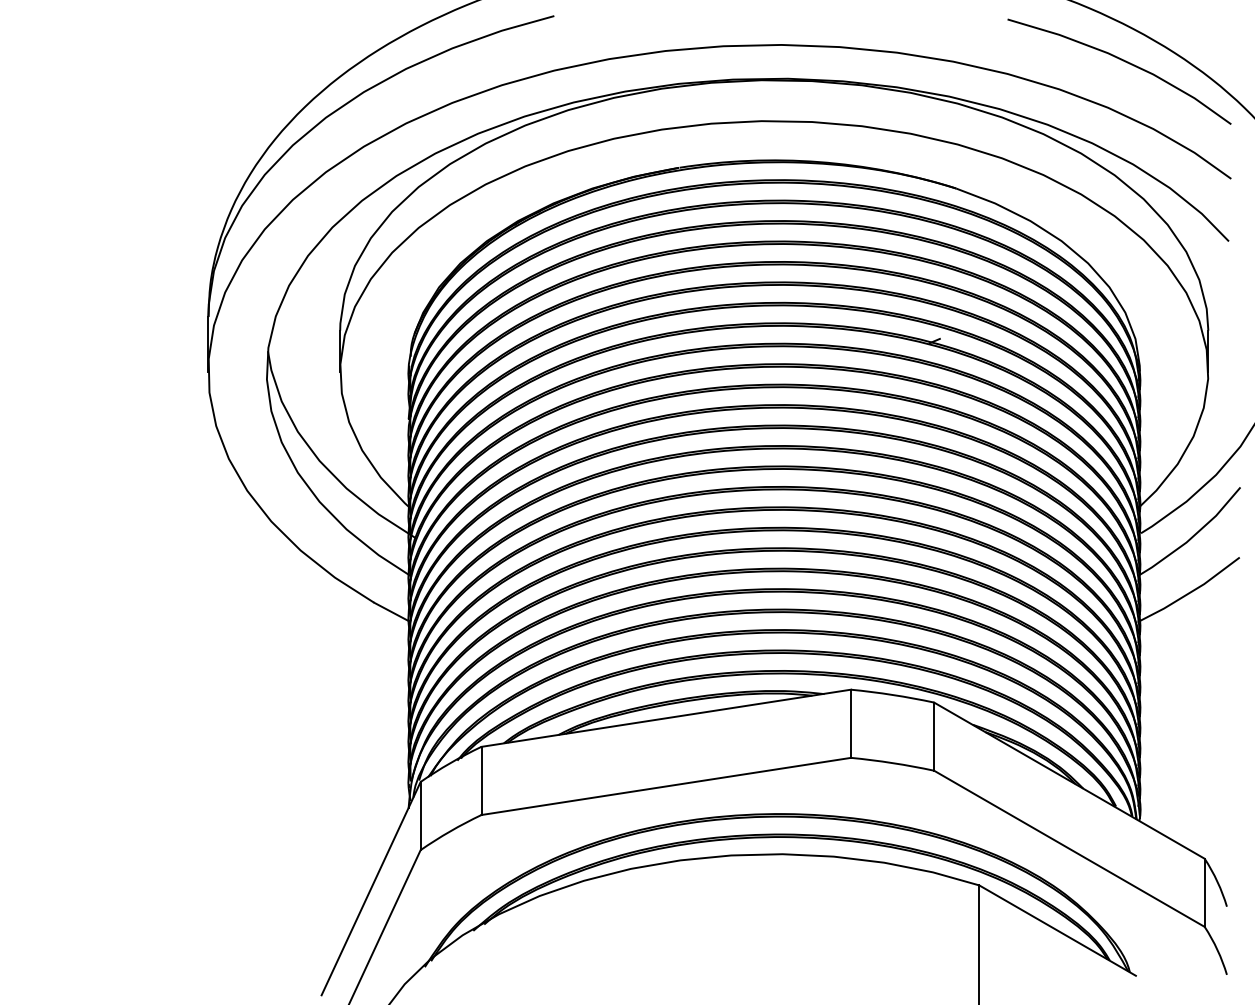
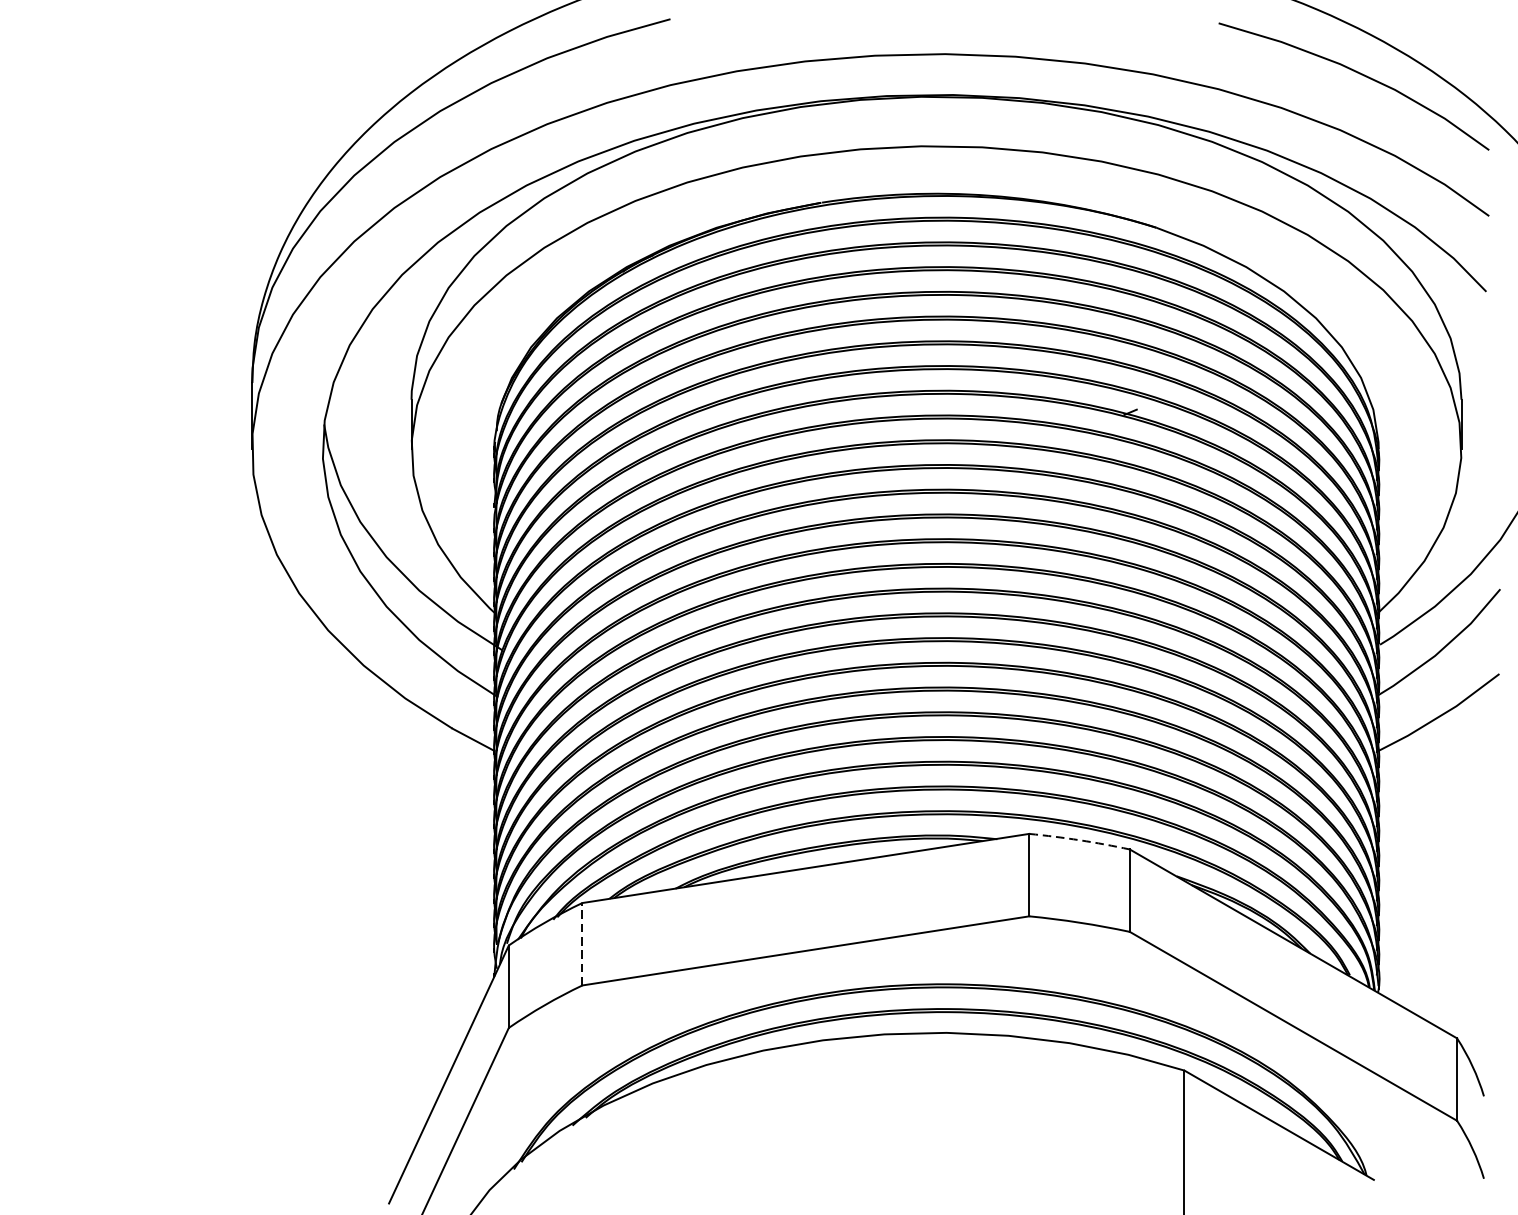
arc: (892, 694) -> (1079, 839), solid -> dashed
line: (481, 780) -> (582, 943), solid -> dashed

